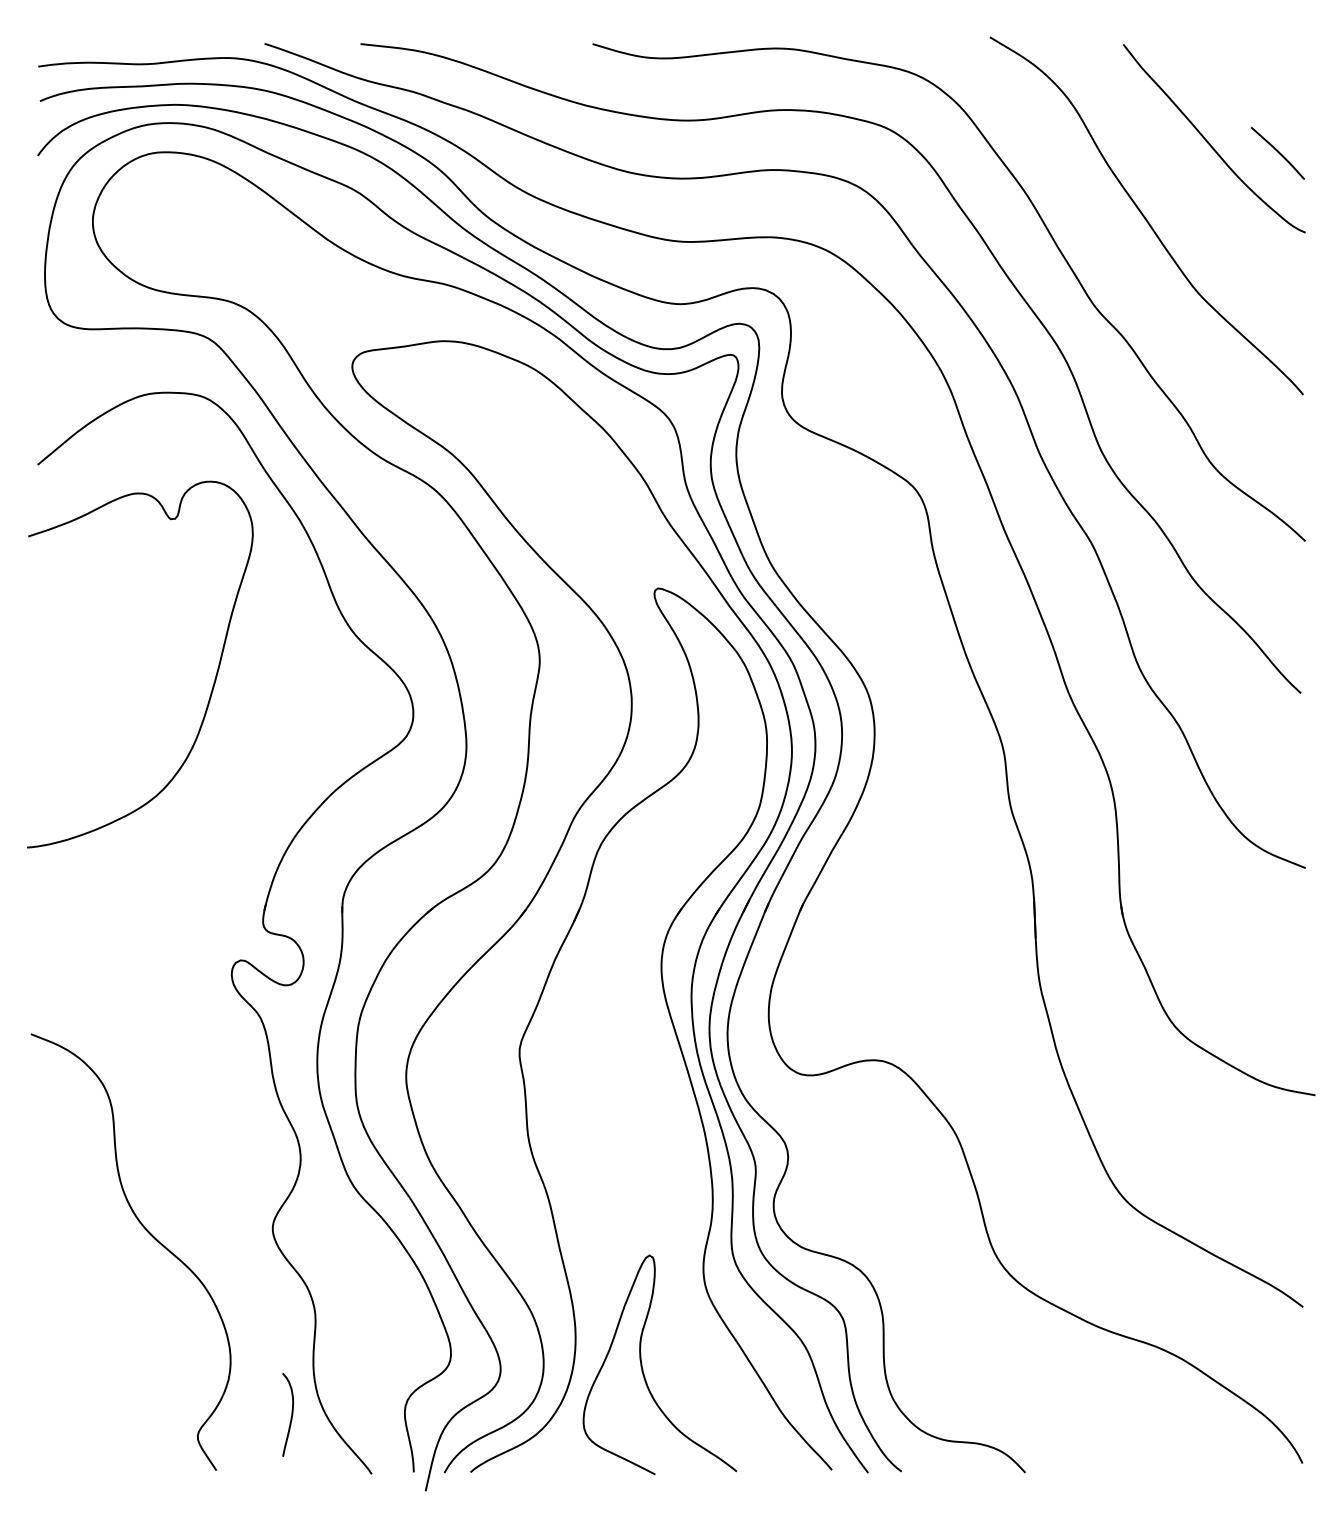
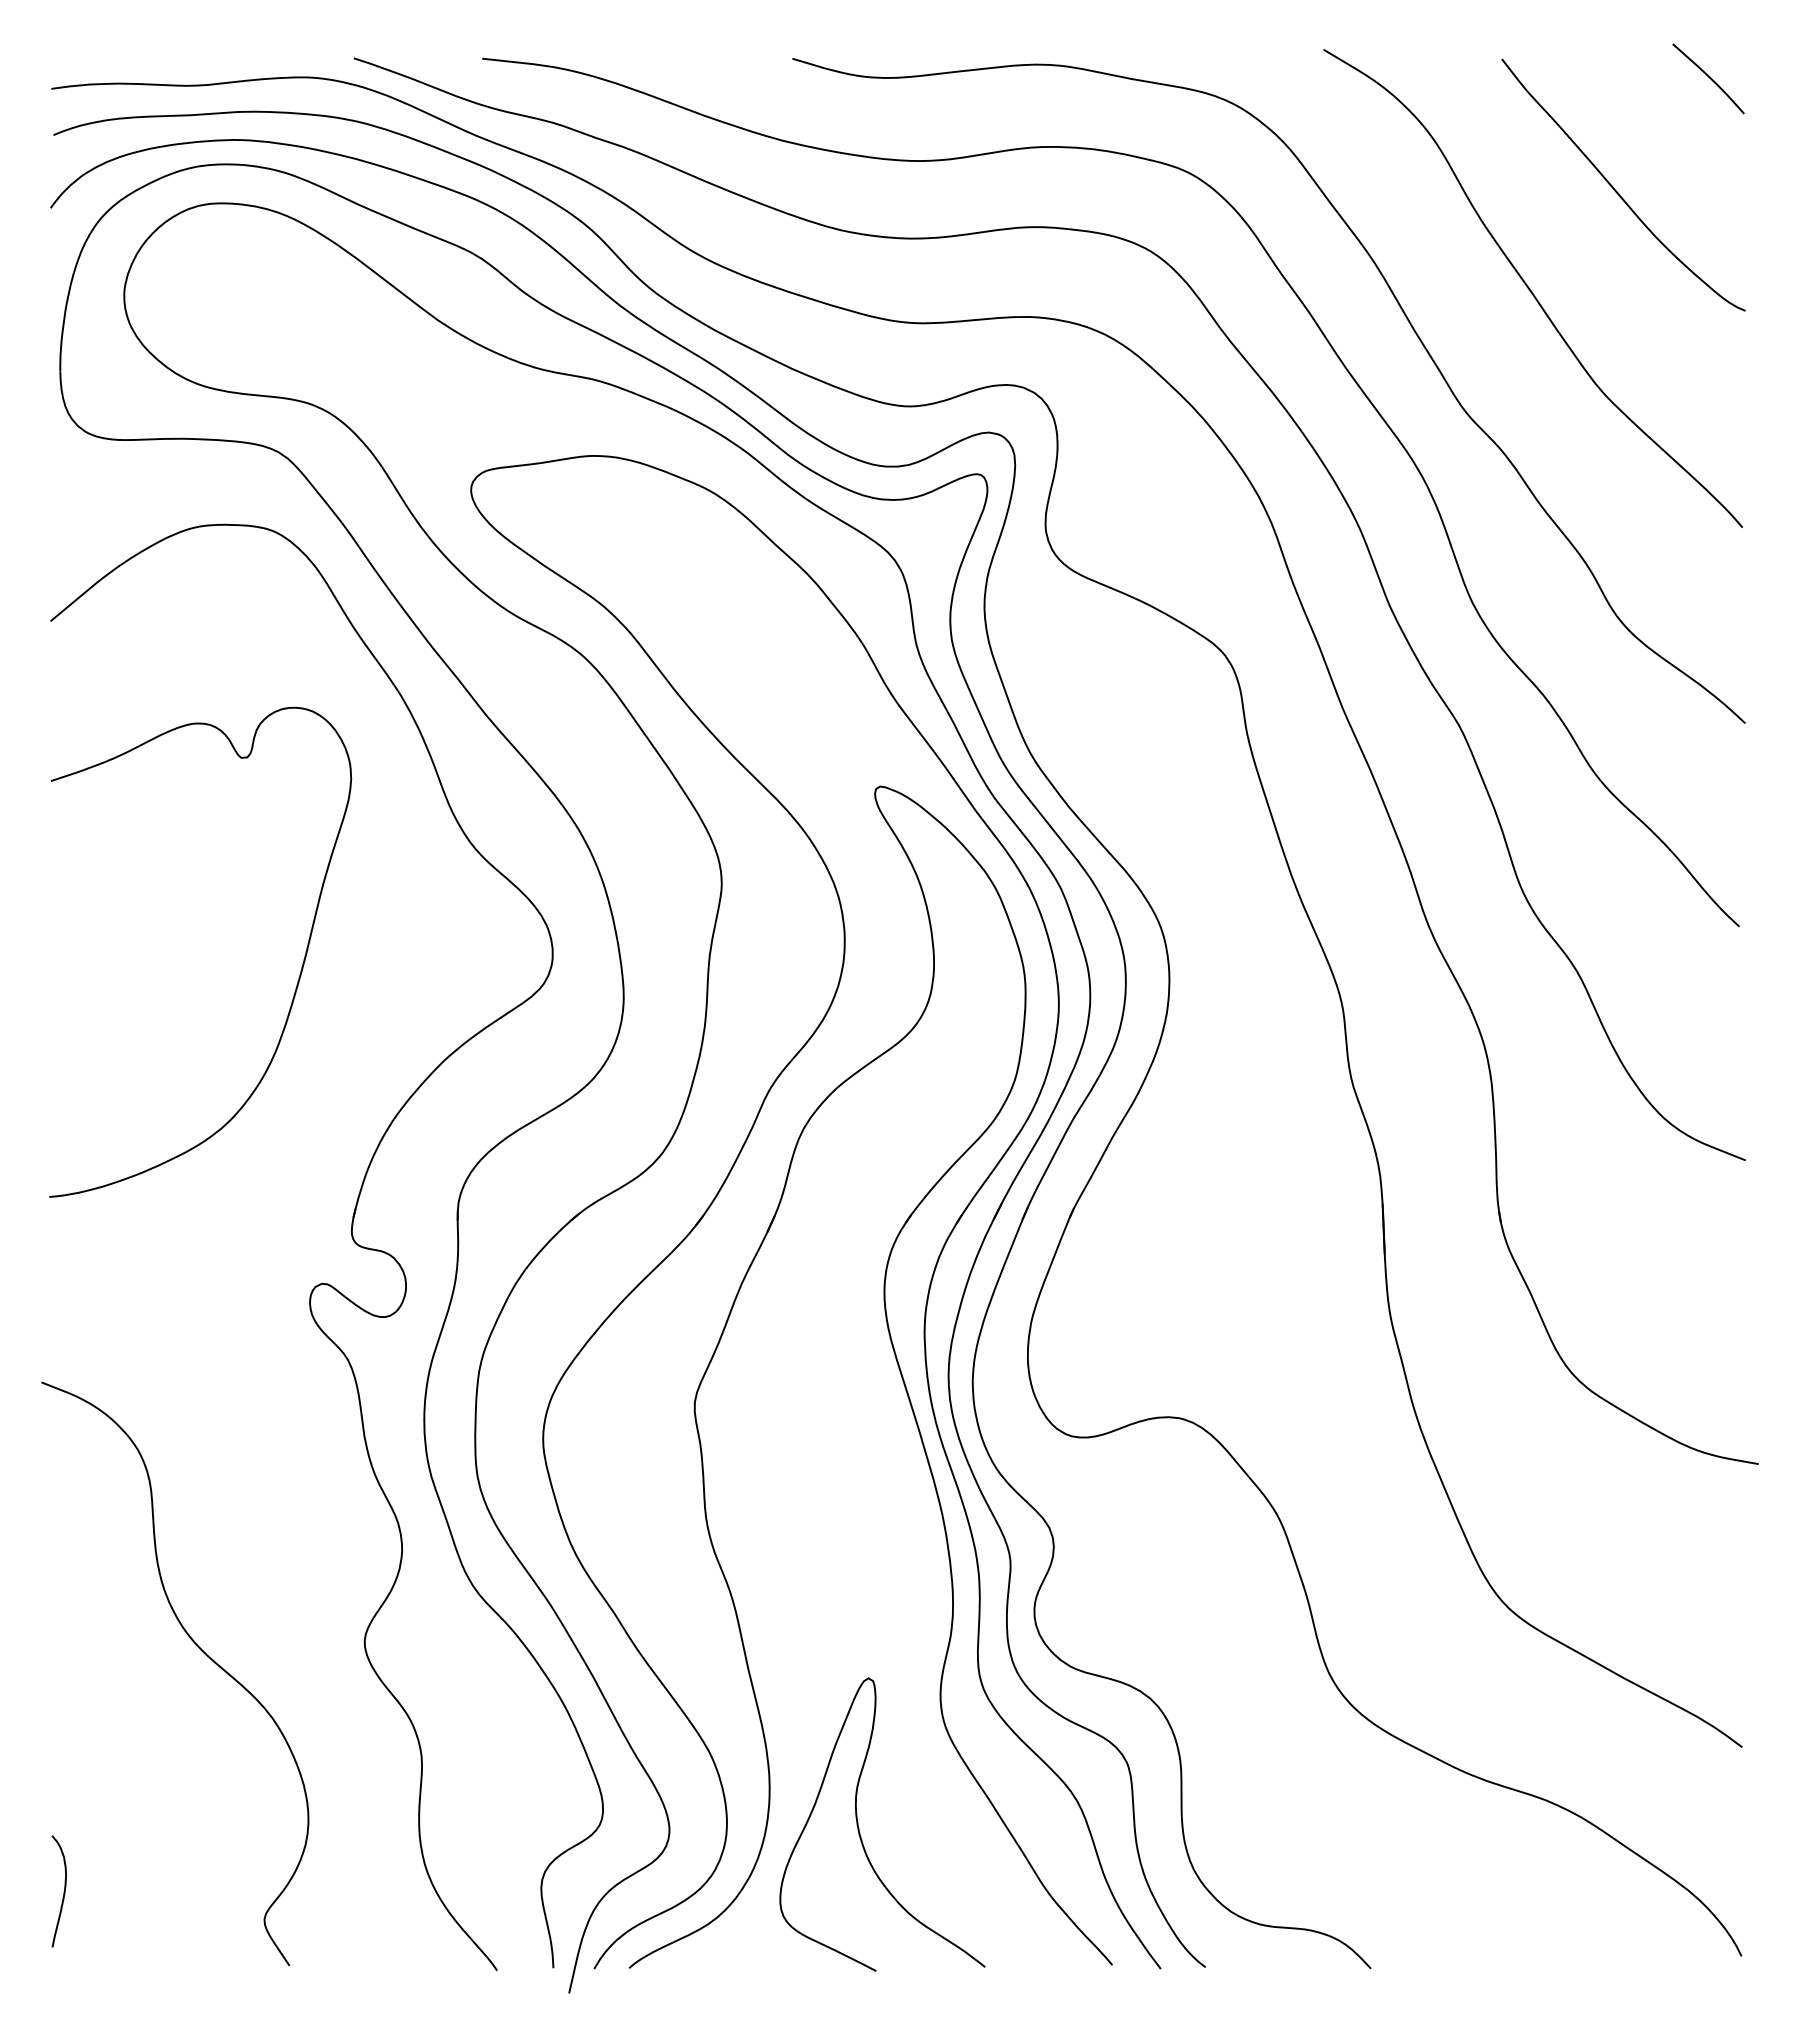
curve: (1277, 152) -> (1708, 77), moved
curve: (213, 683) -> (298, 977), moved
curve: (291, 1414) -> (63, 1891), moved

